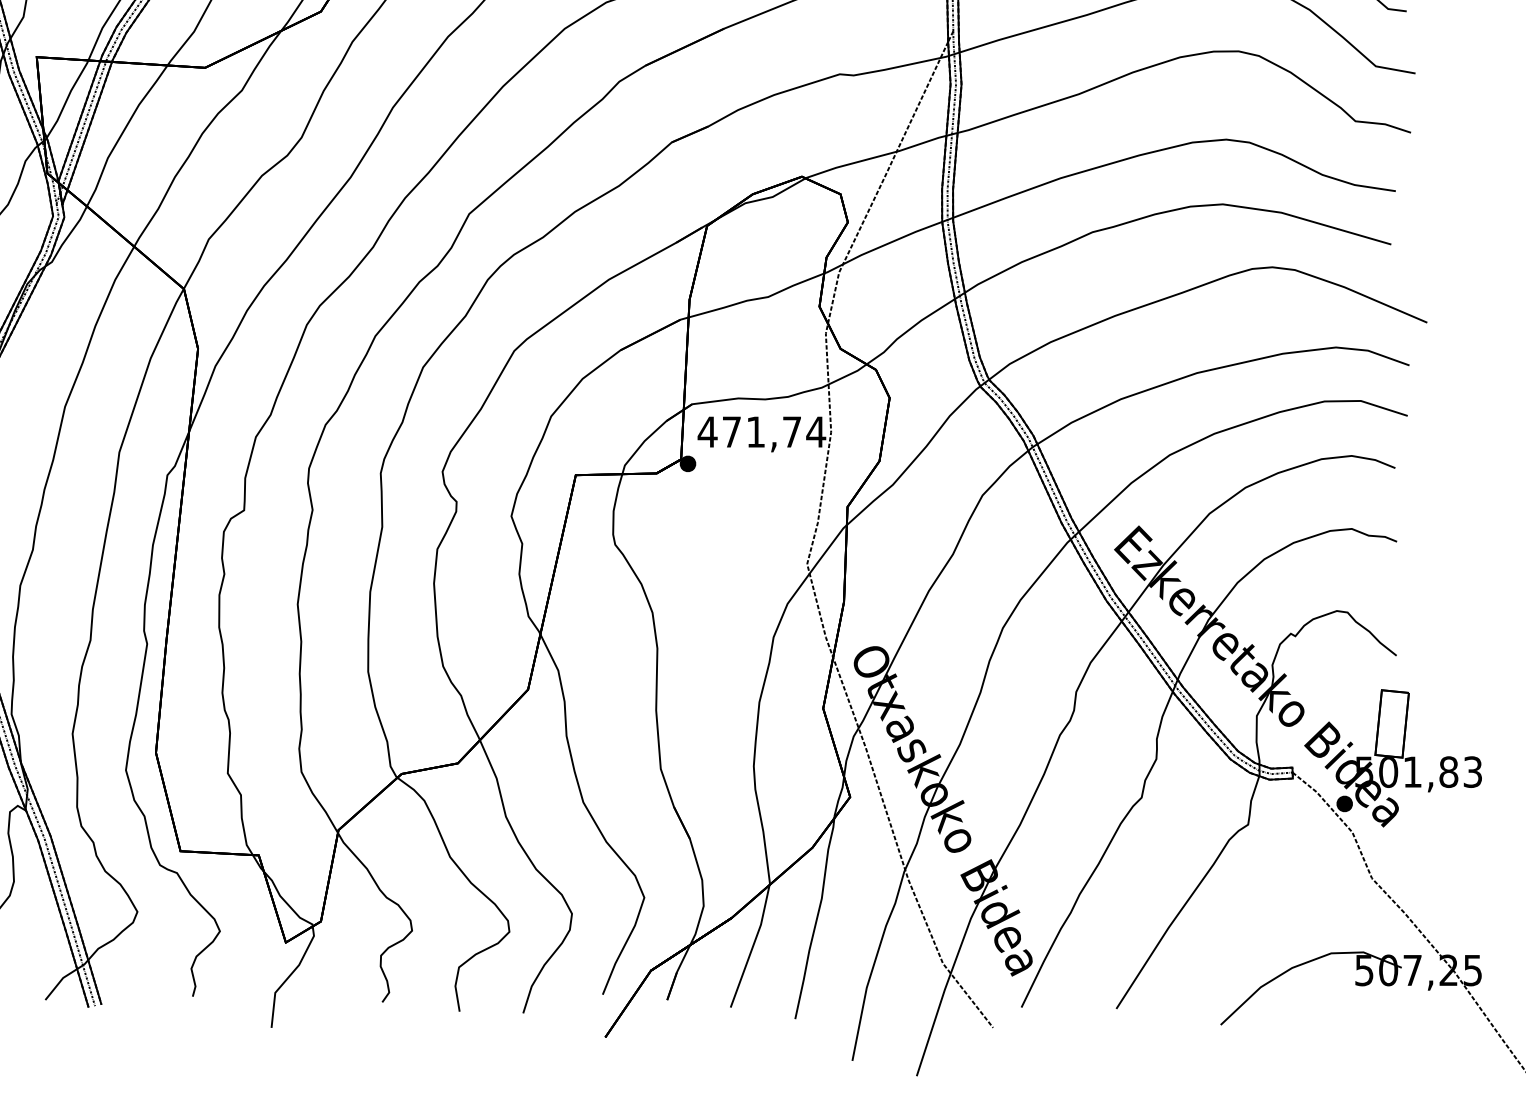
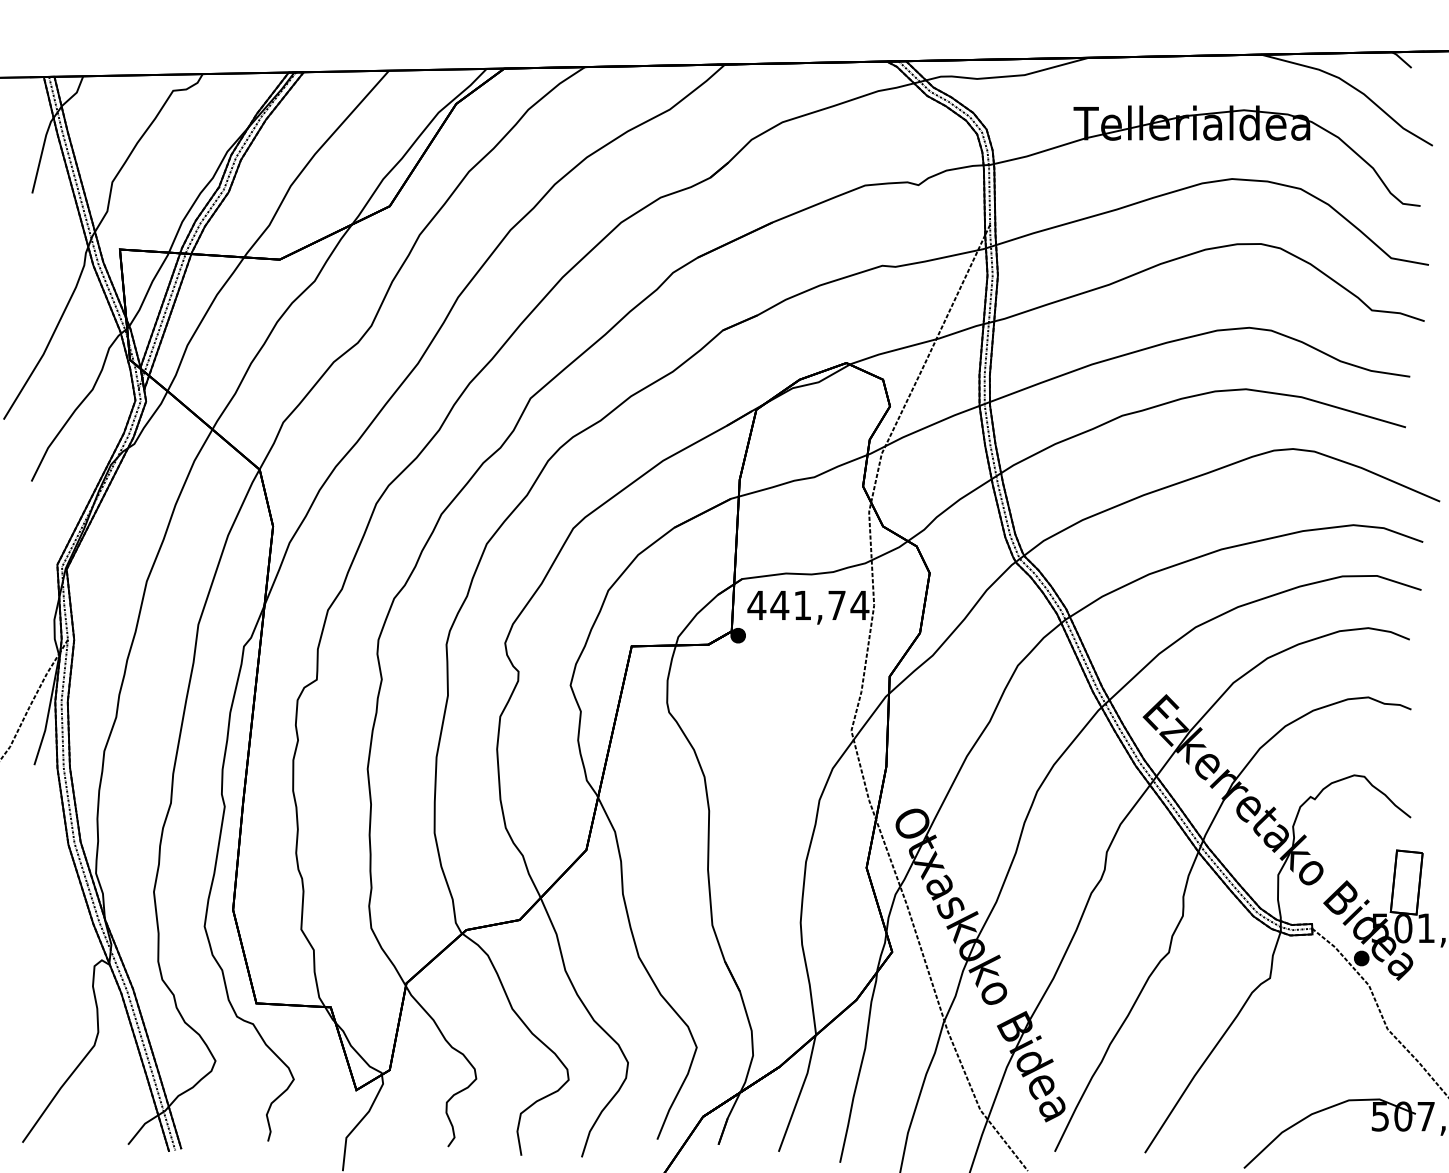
text: (731, 431) -> (779, 604), 471,74 -> 441,74

